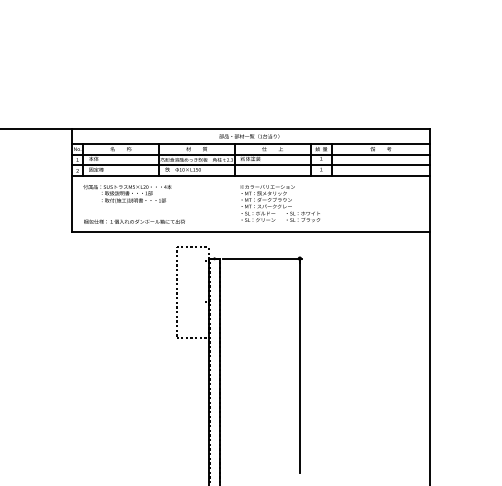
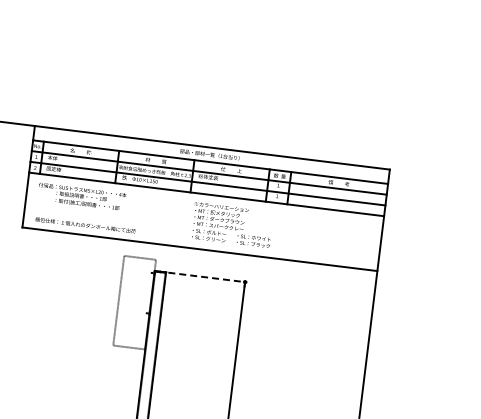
line: (262, 258) -> (208, 277), solid -> dashed

